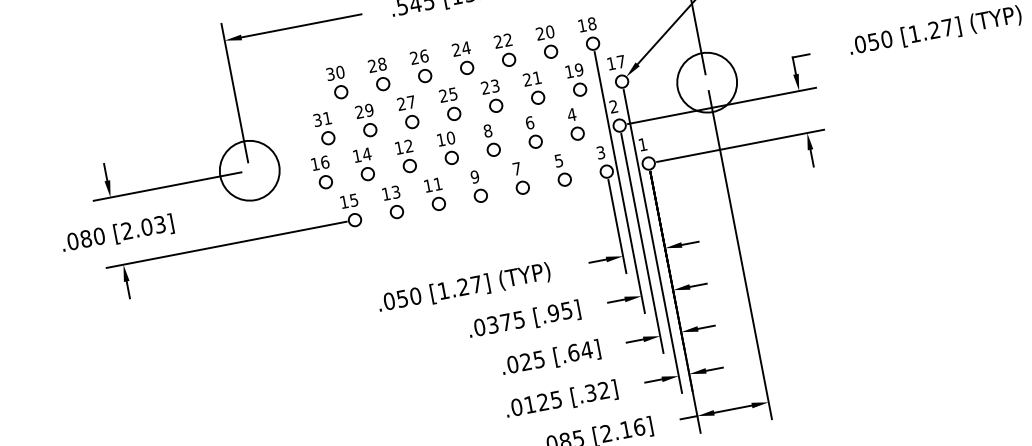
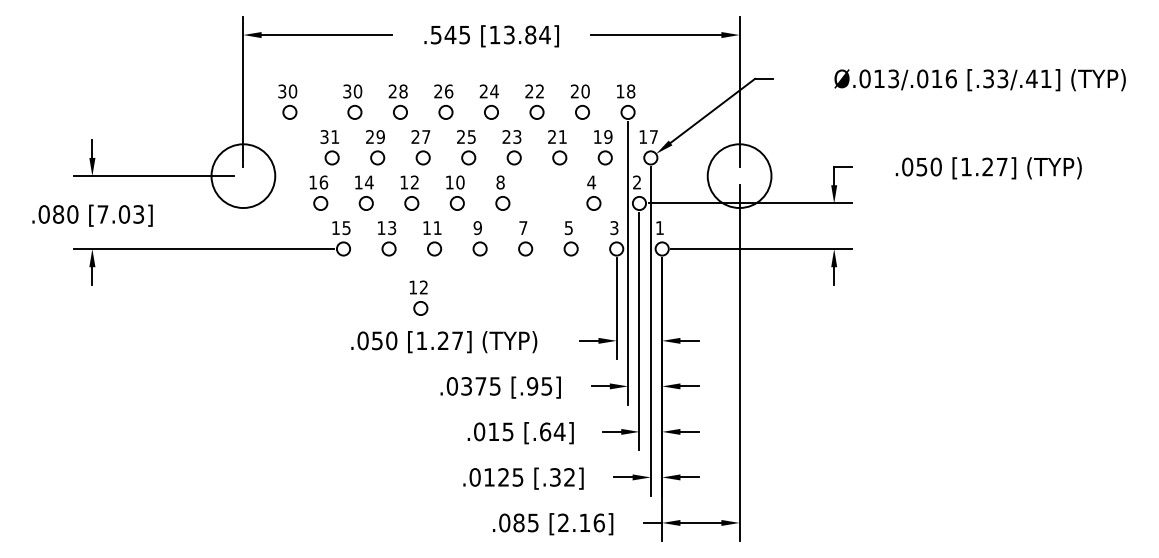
part: (277, 94) -> (287, 101), added
part: (532, 131) -> (547, 192), removed
text: (126, 231) -> (102, 214), [2.03] -> [7.03]
part: (432, 251) -> (418, 297), added
text: (525, 361) -> (493, 431), .025 -> .015

